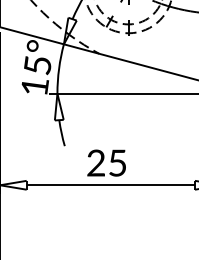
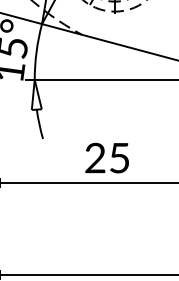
text: (106, 162) -> (106, 157), moved

